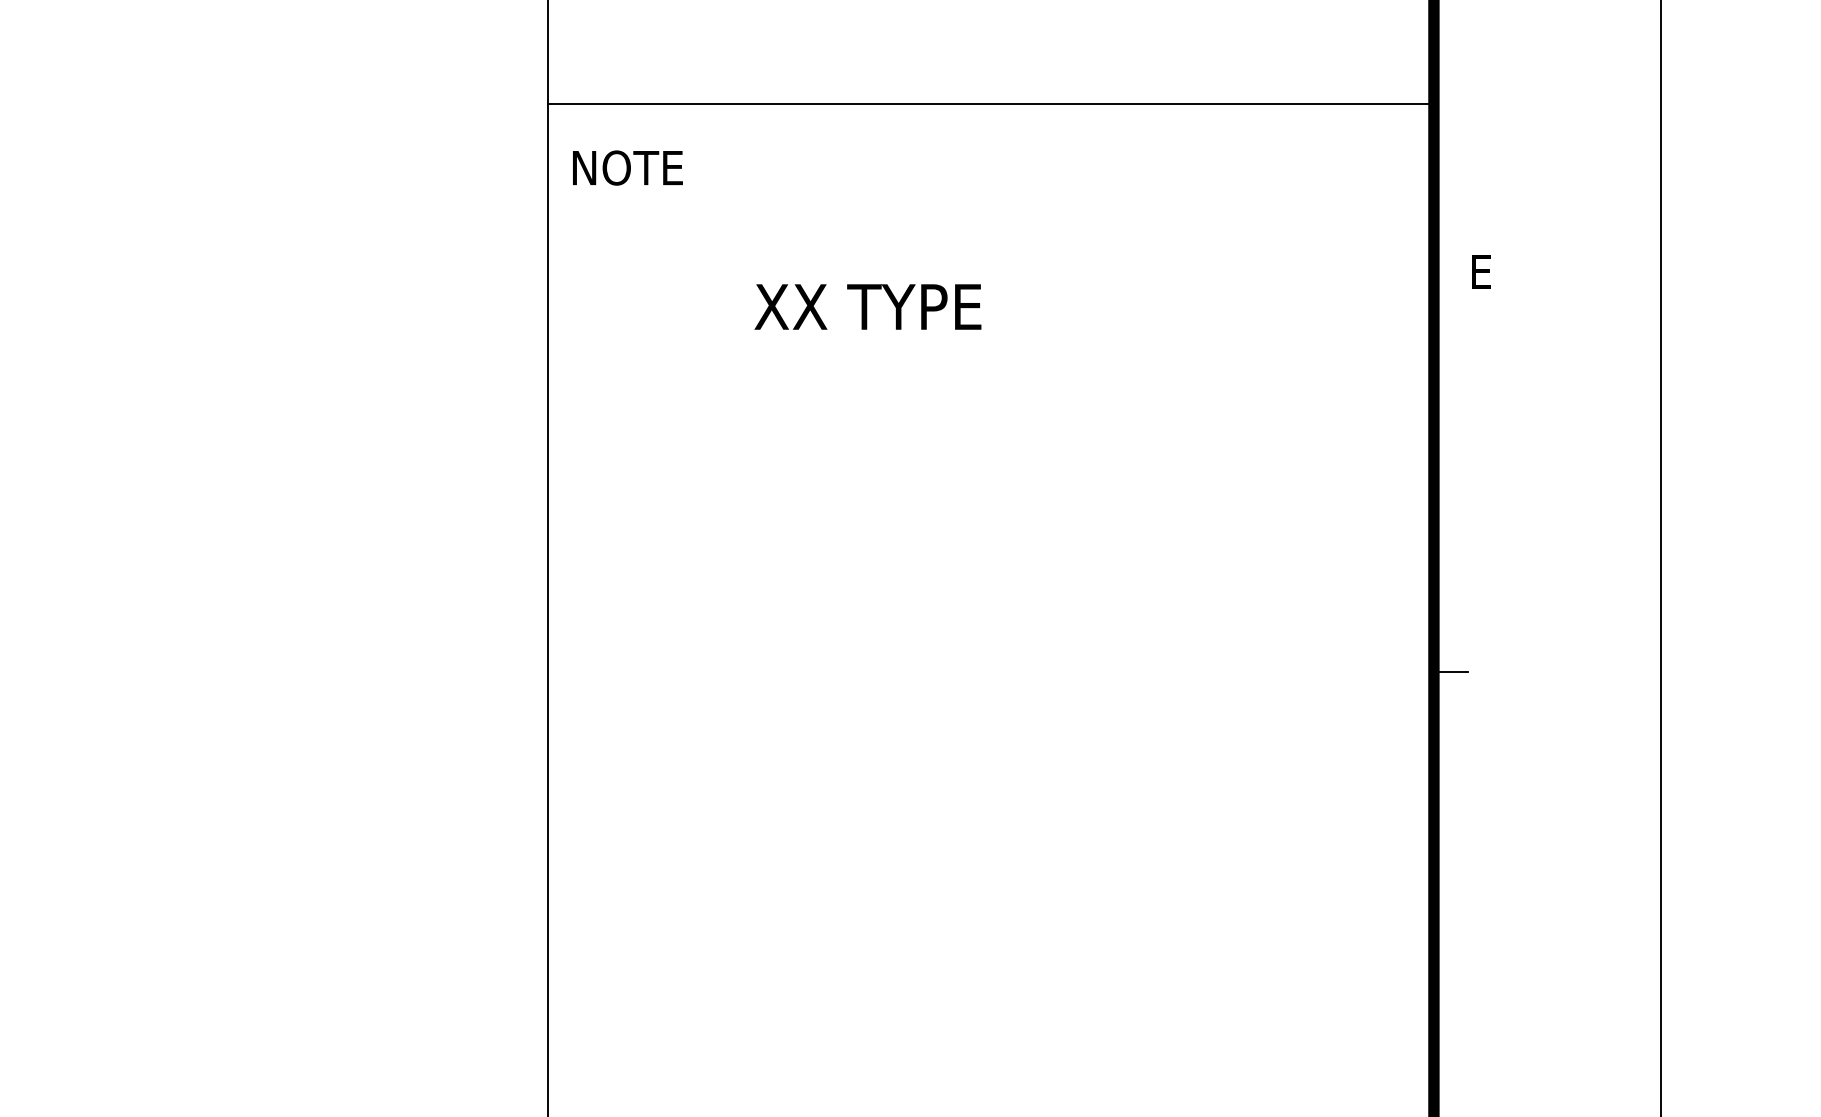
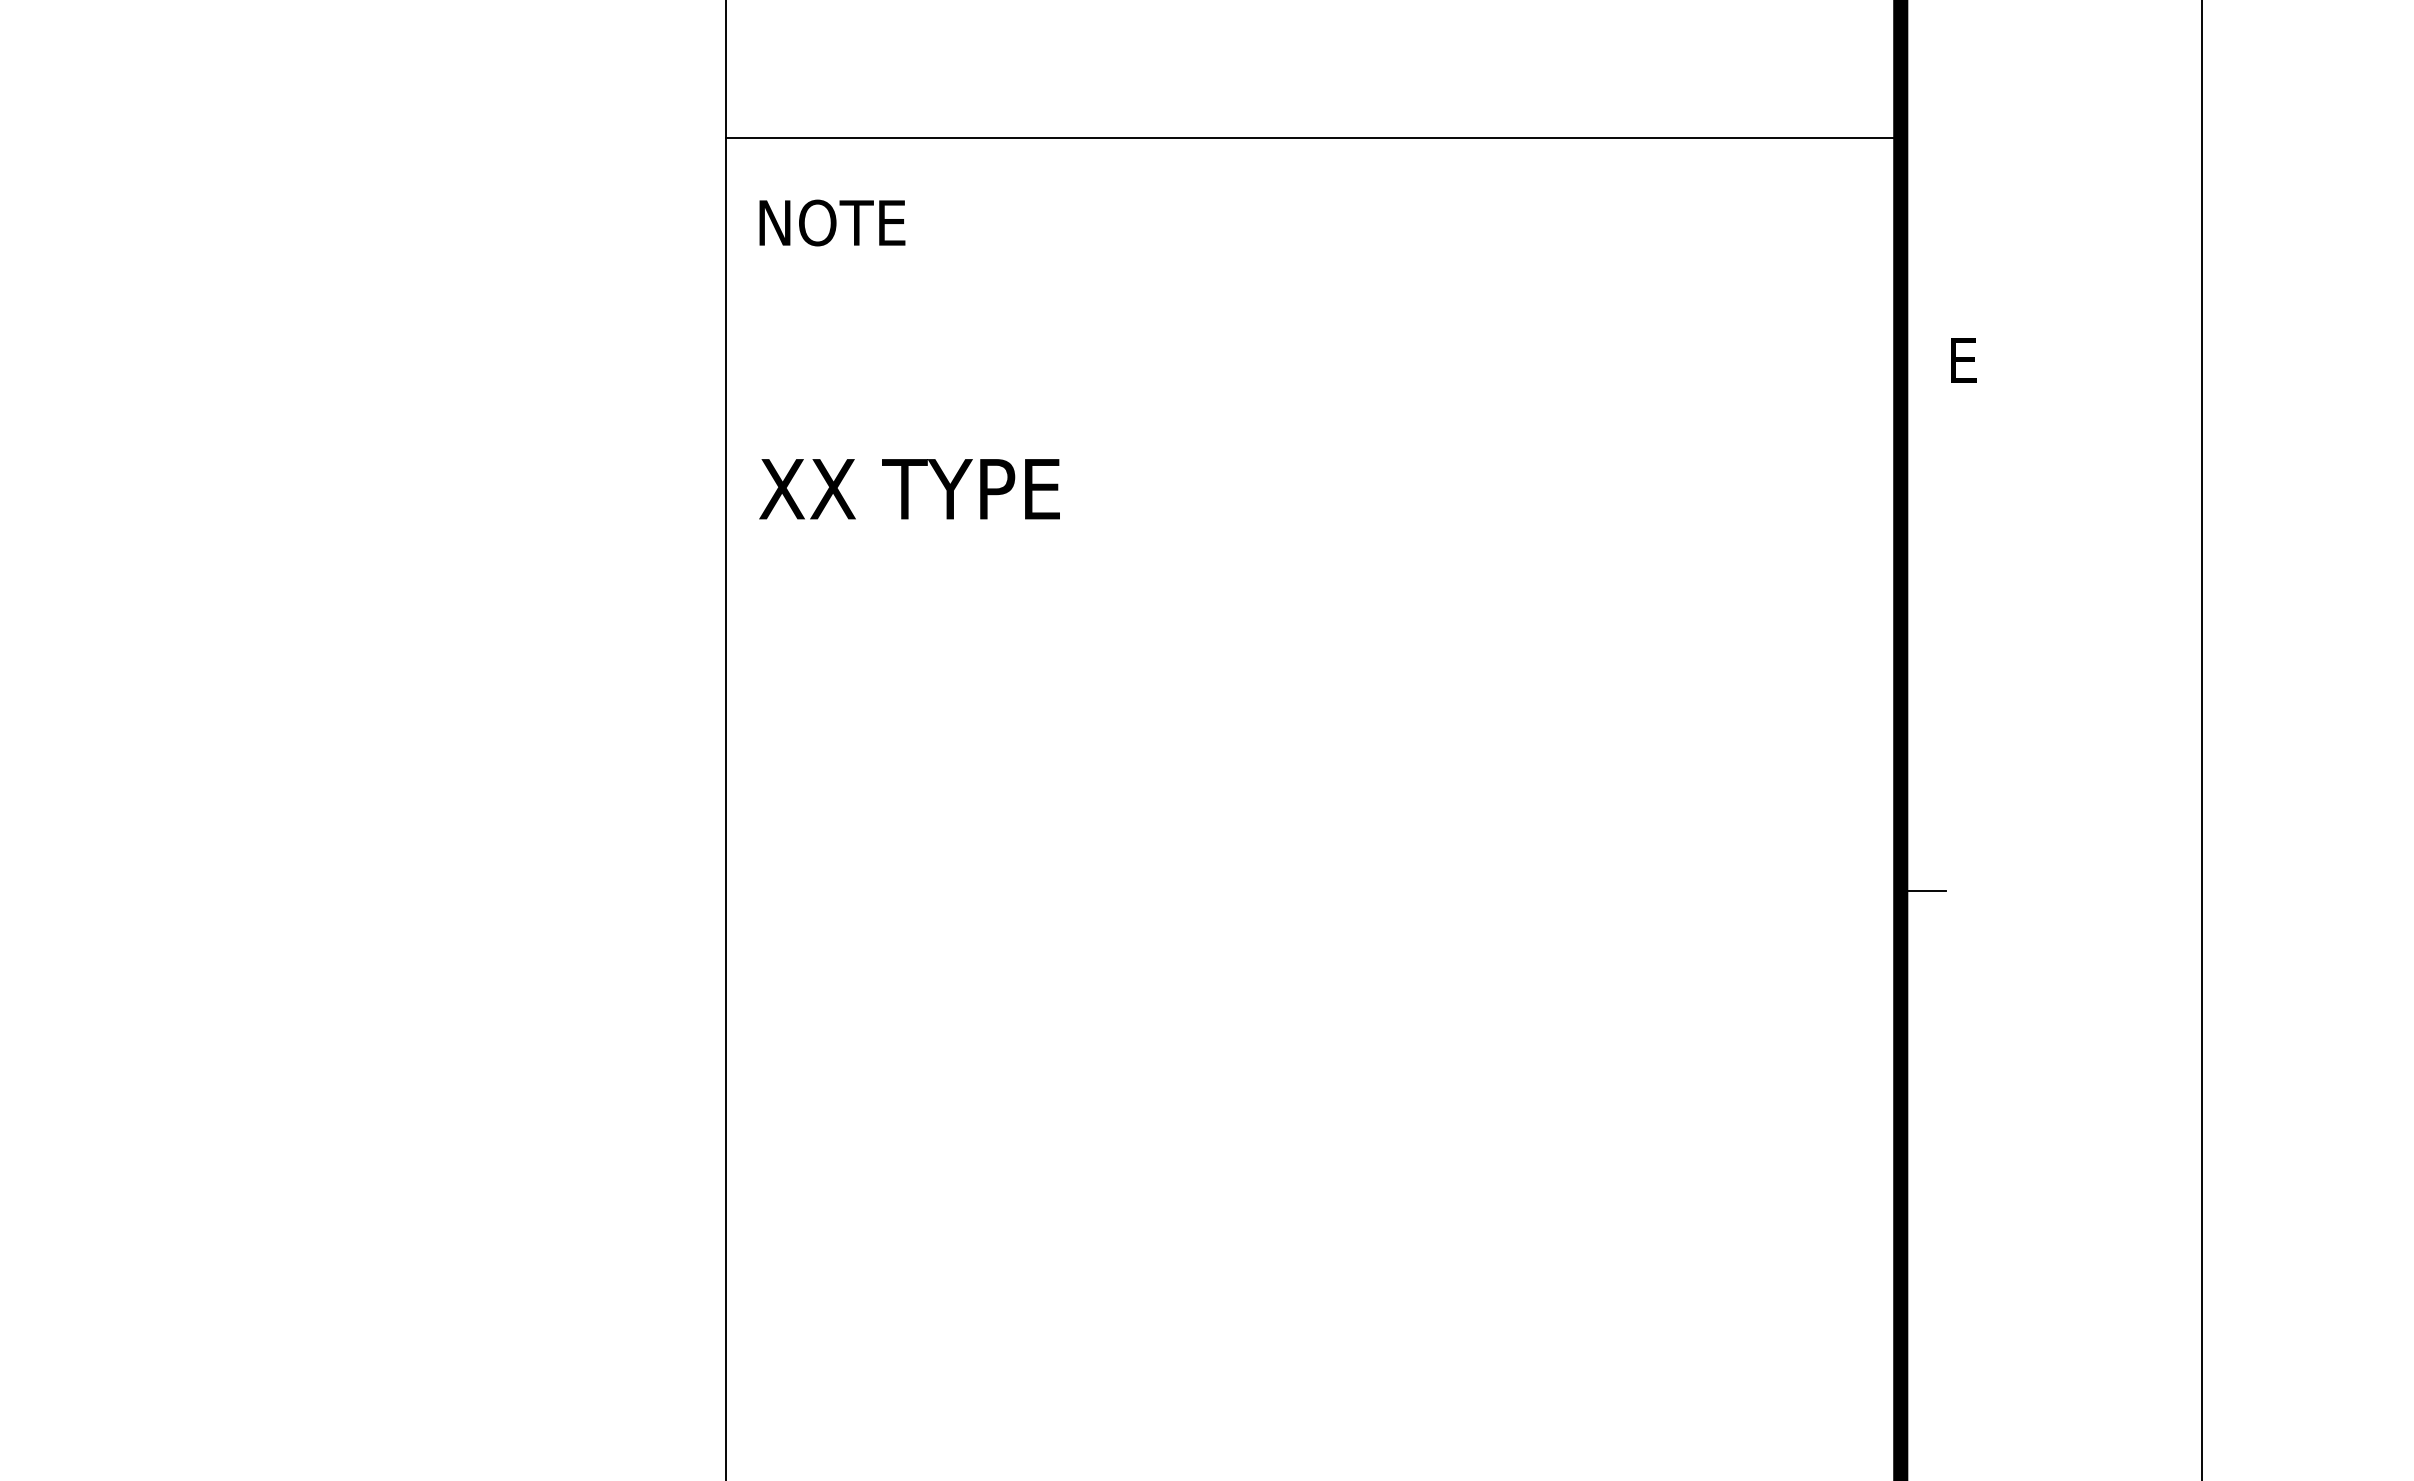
text: (867, 307) -> (909, 489), moved

